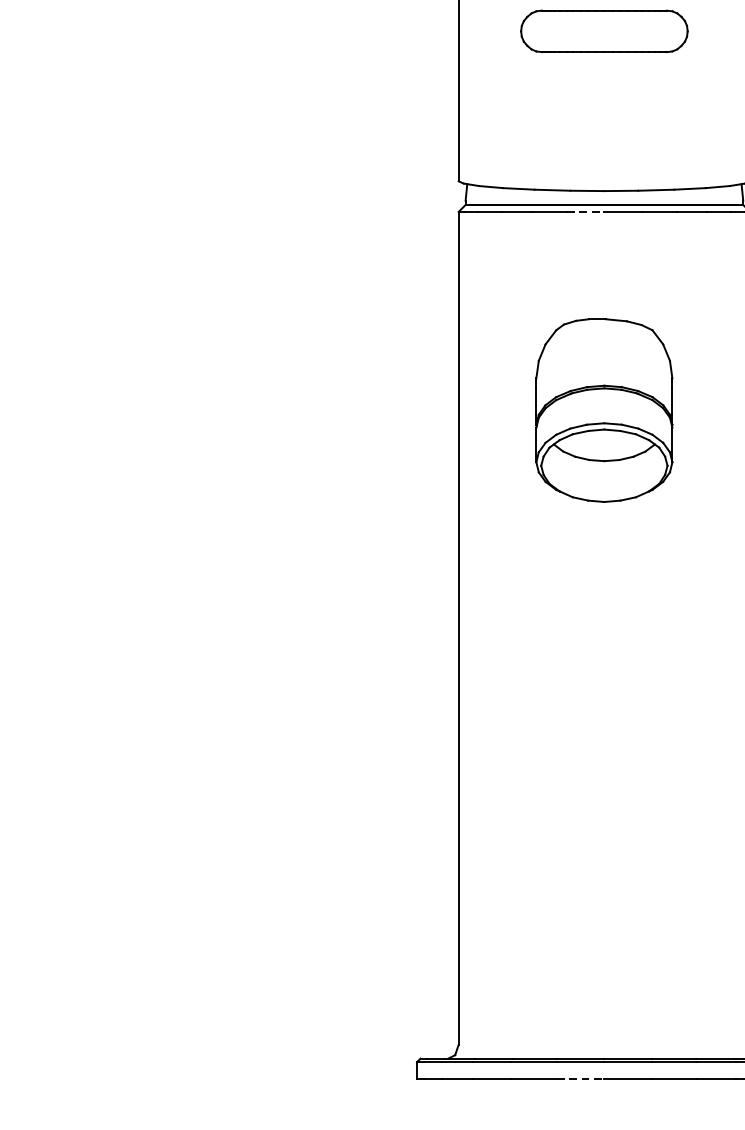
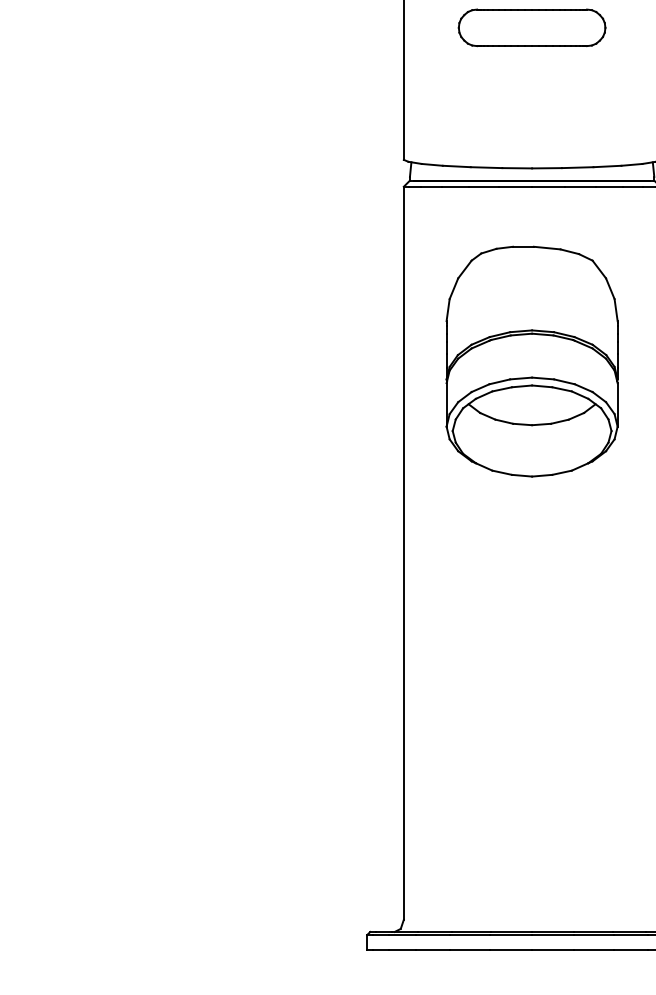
line: (586, 211) -> (516, 186), dashed -> solid
part: (603, 410) -> (531, 361), size x1.43
line: (580, 1079) -> (511, 950), dashed -> solid

